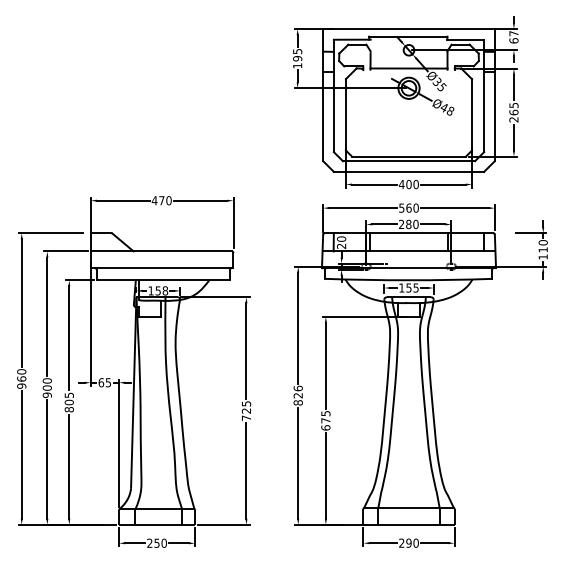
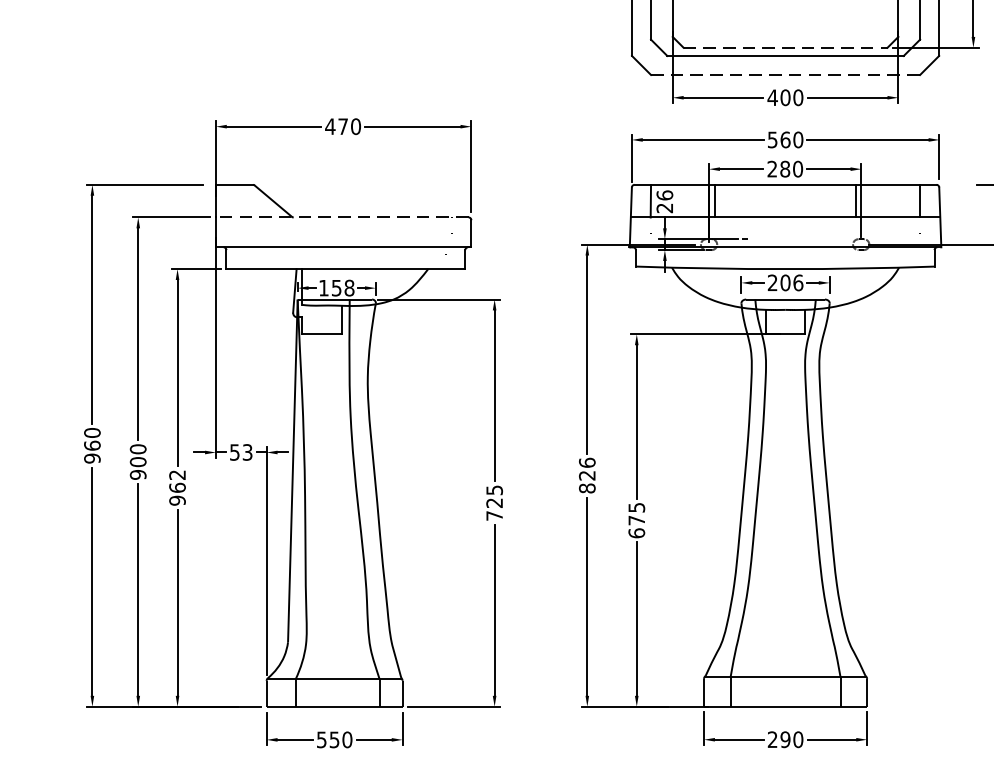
line: (409, 156) -> (786, 47), solid -> dashed
line: (409, 171) -> (786, 74), solid -> dashed
text: (341, 238) -> (664, 194), 20 -> 26
line: (161, 251) -> (342, 217), solid -> dashed
text: (408, 287) -> (784, 282), 155 -> 206
text: (104, 382) -> (240, 452), 65 -> 53
text: (68, 402) -> (176, 487), 805 -> 962
text: (149, 542) -> (321, 738), 250 -> 550

